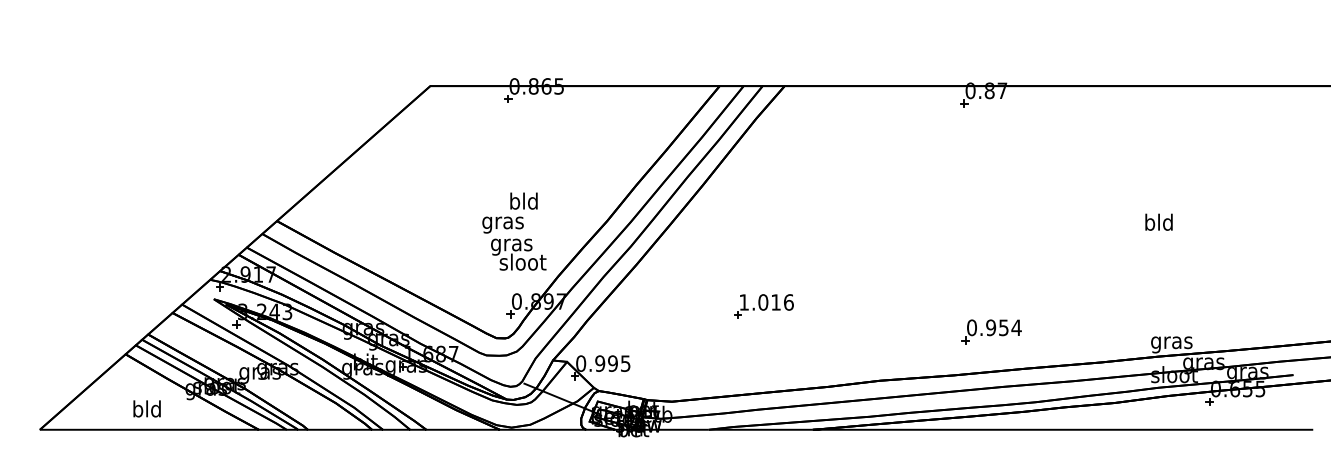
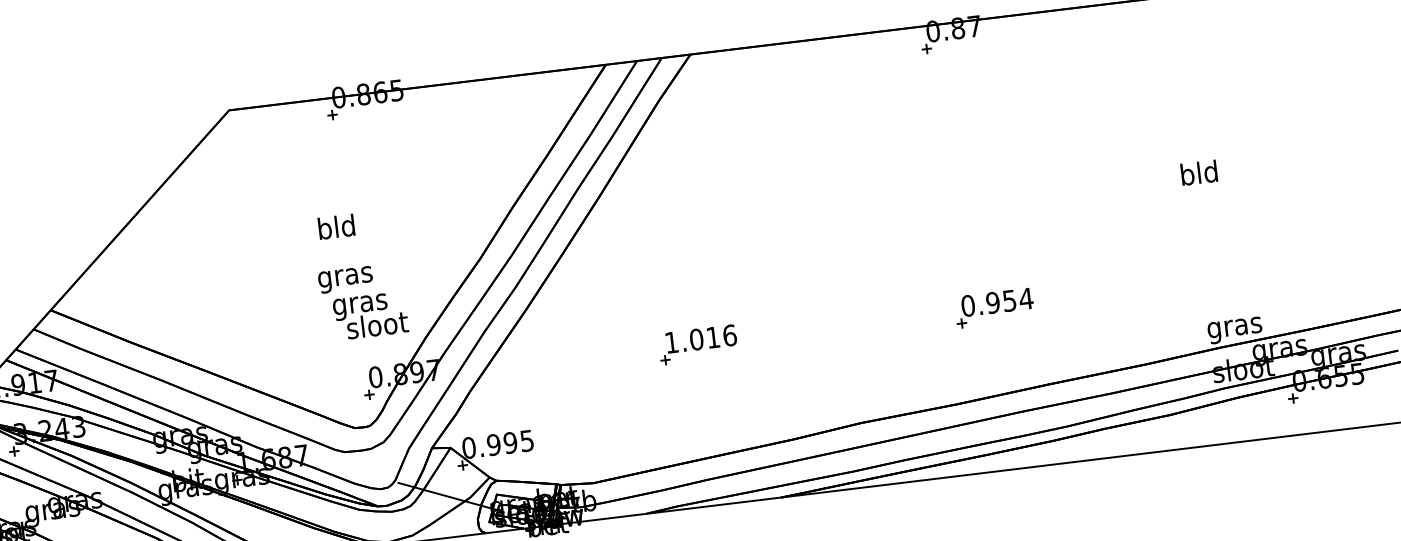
text: (523, 200) -> (335, 226), moved
part: (991, 331) -> (994, 307), moved

